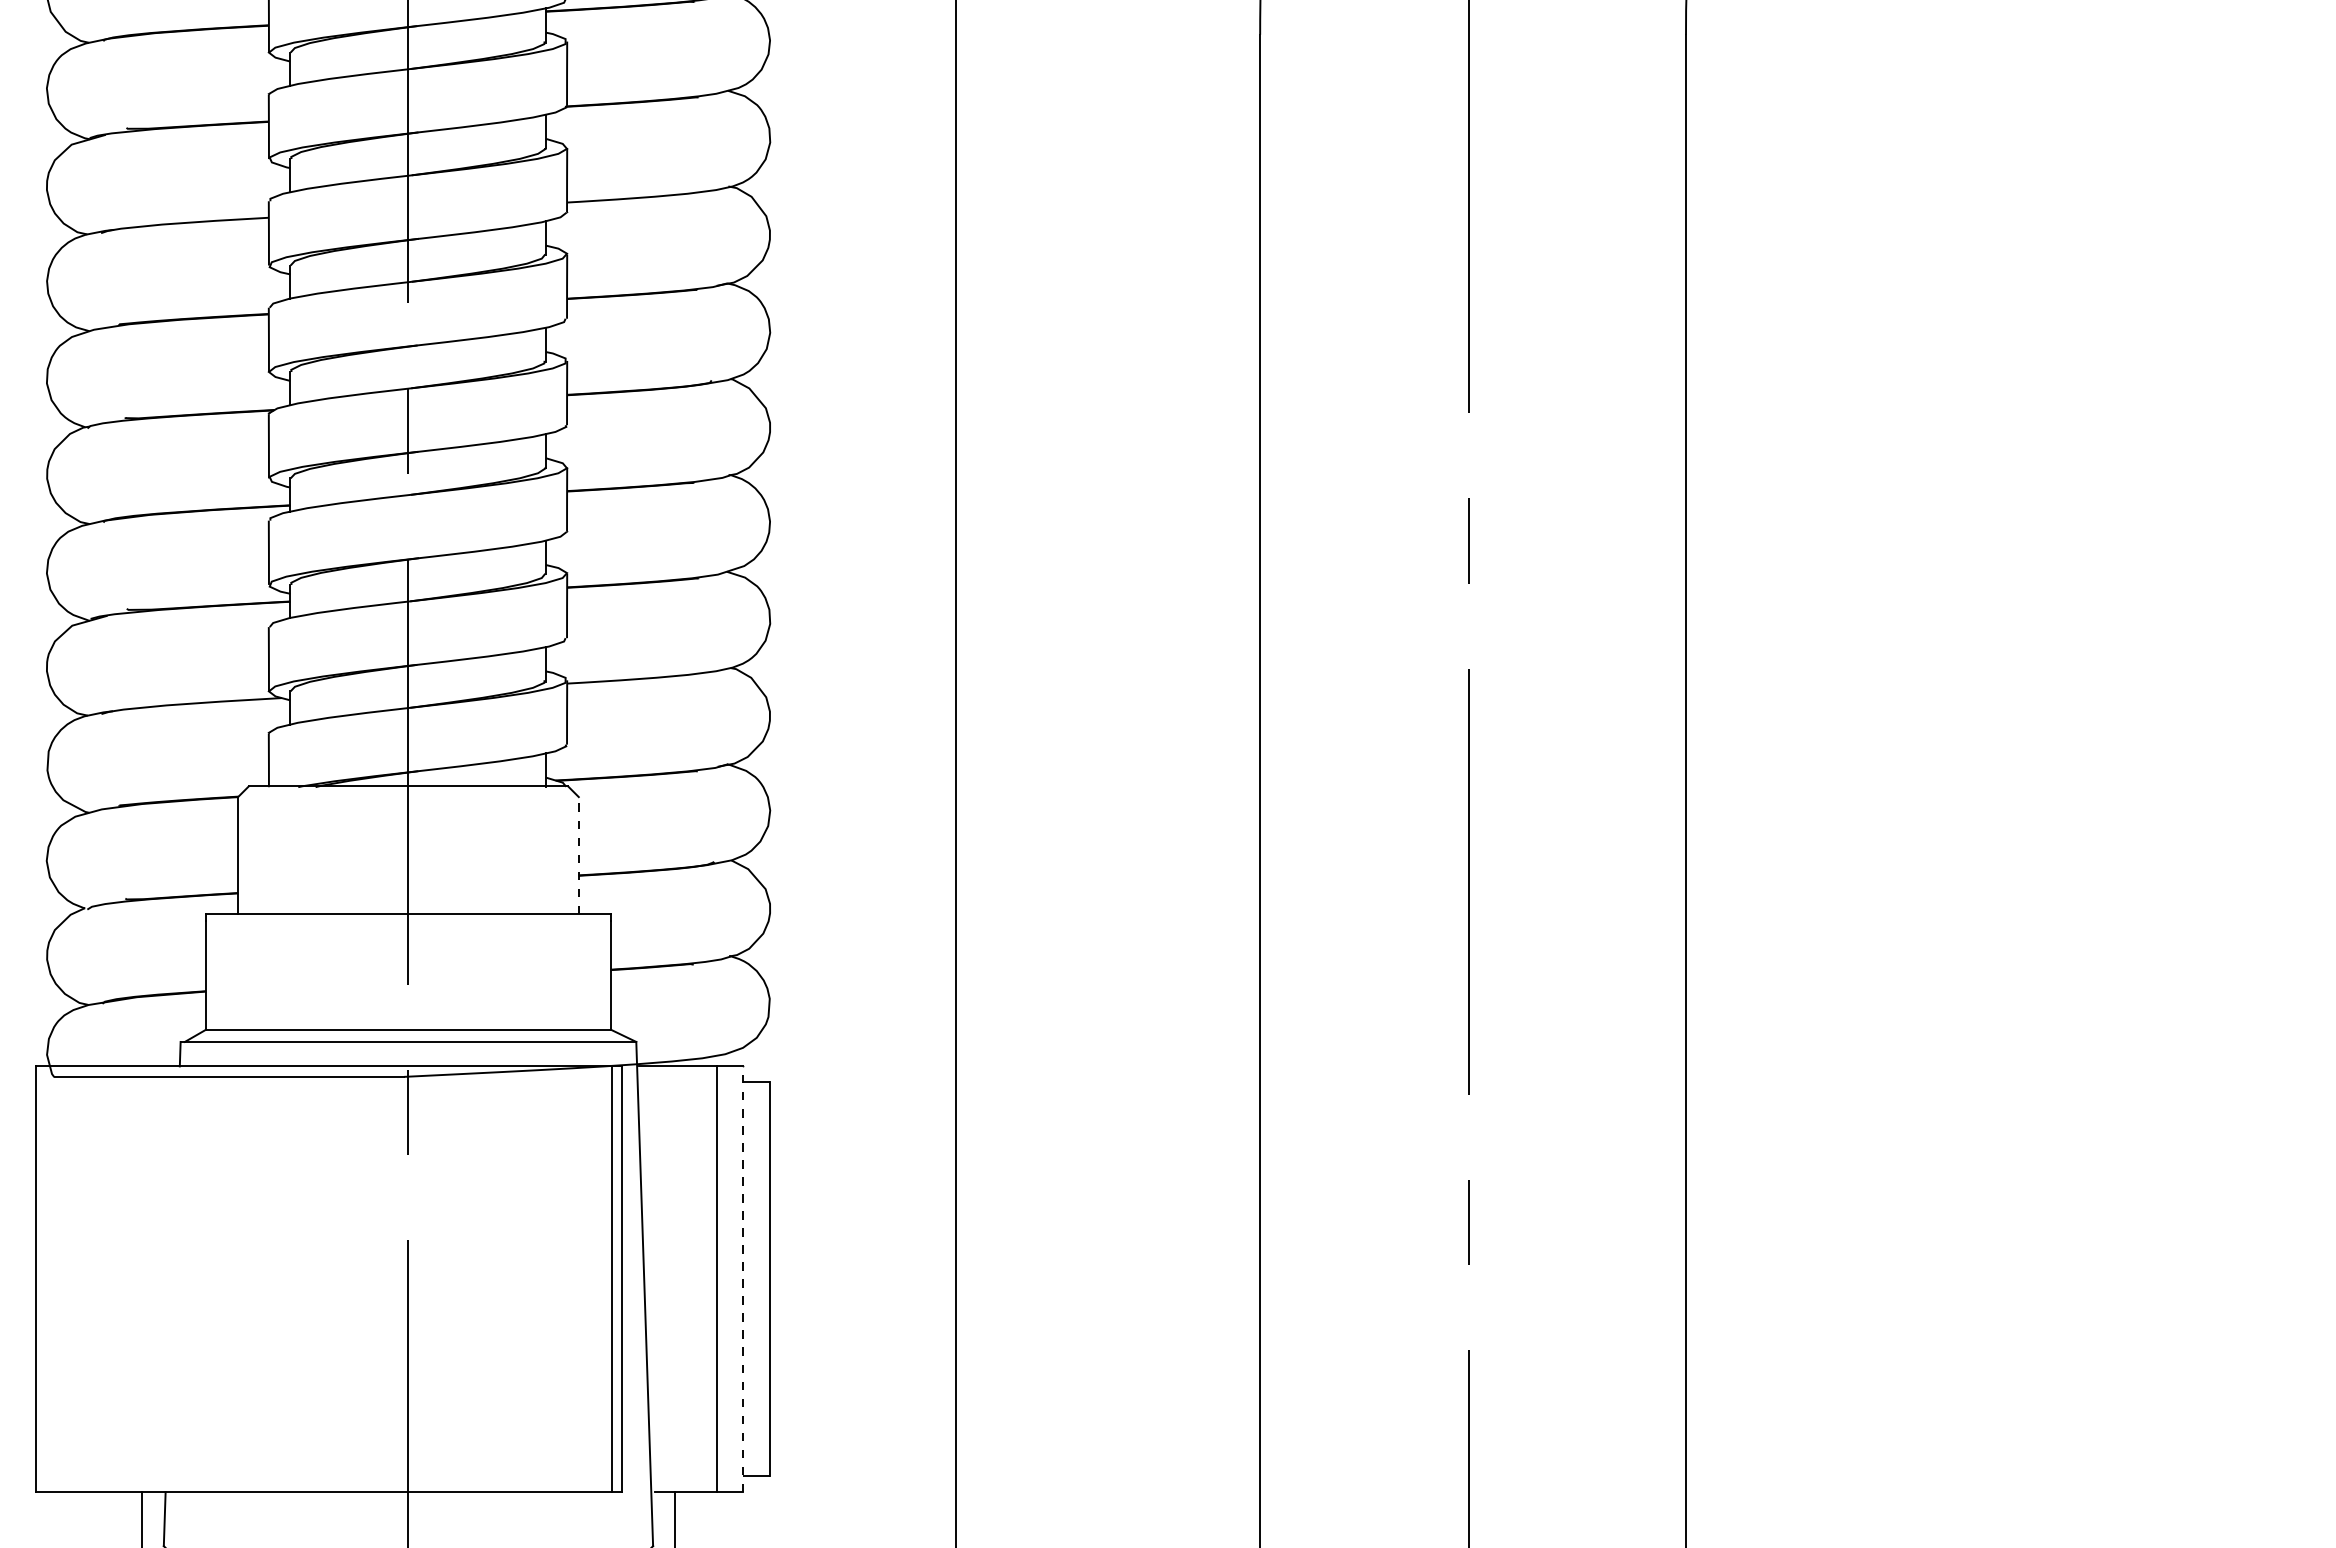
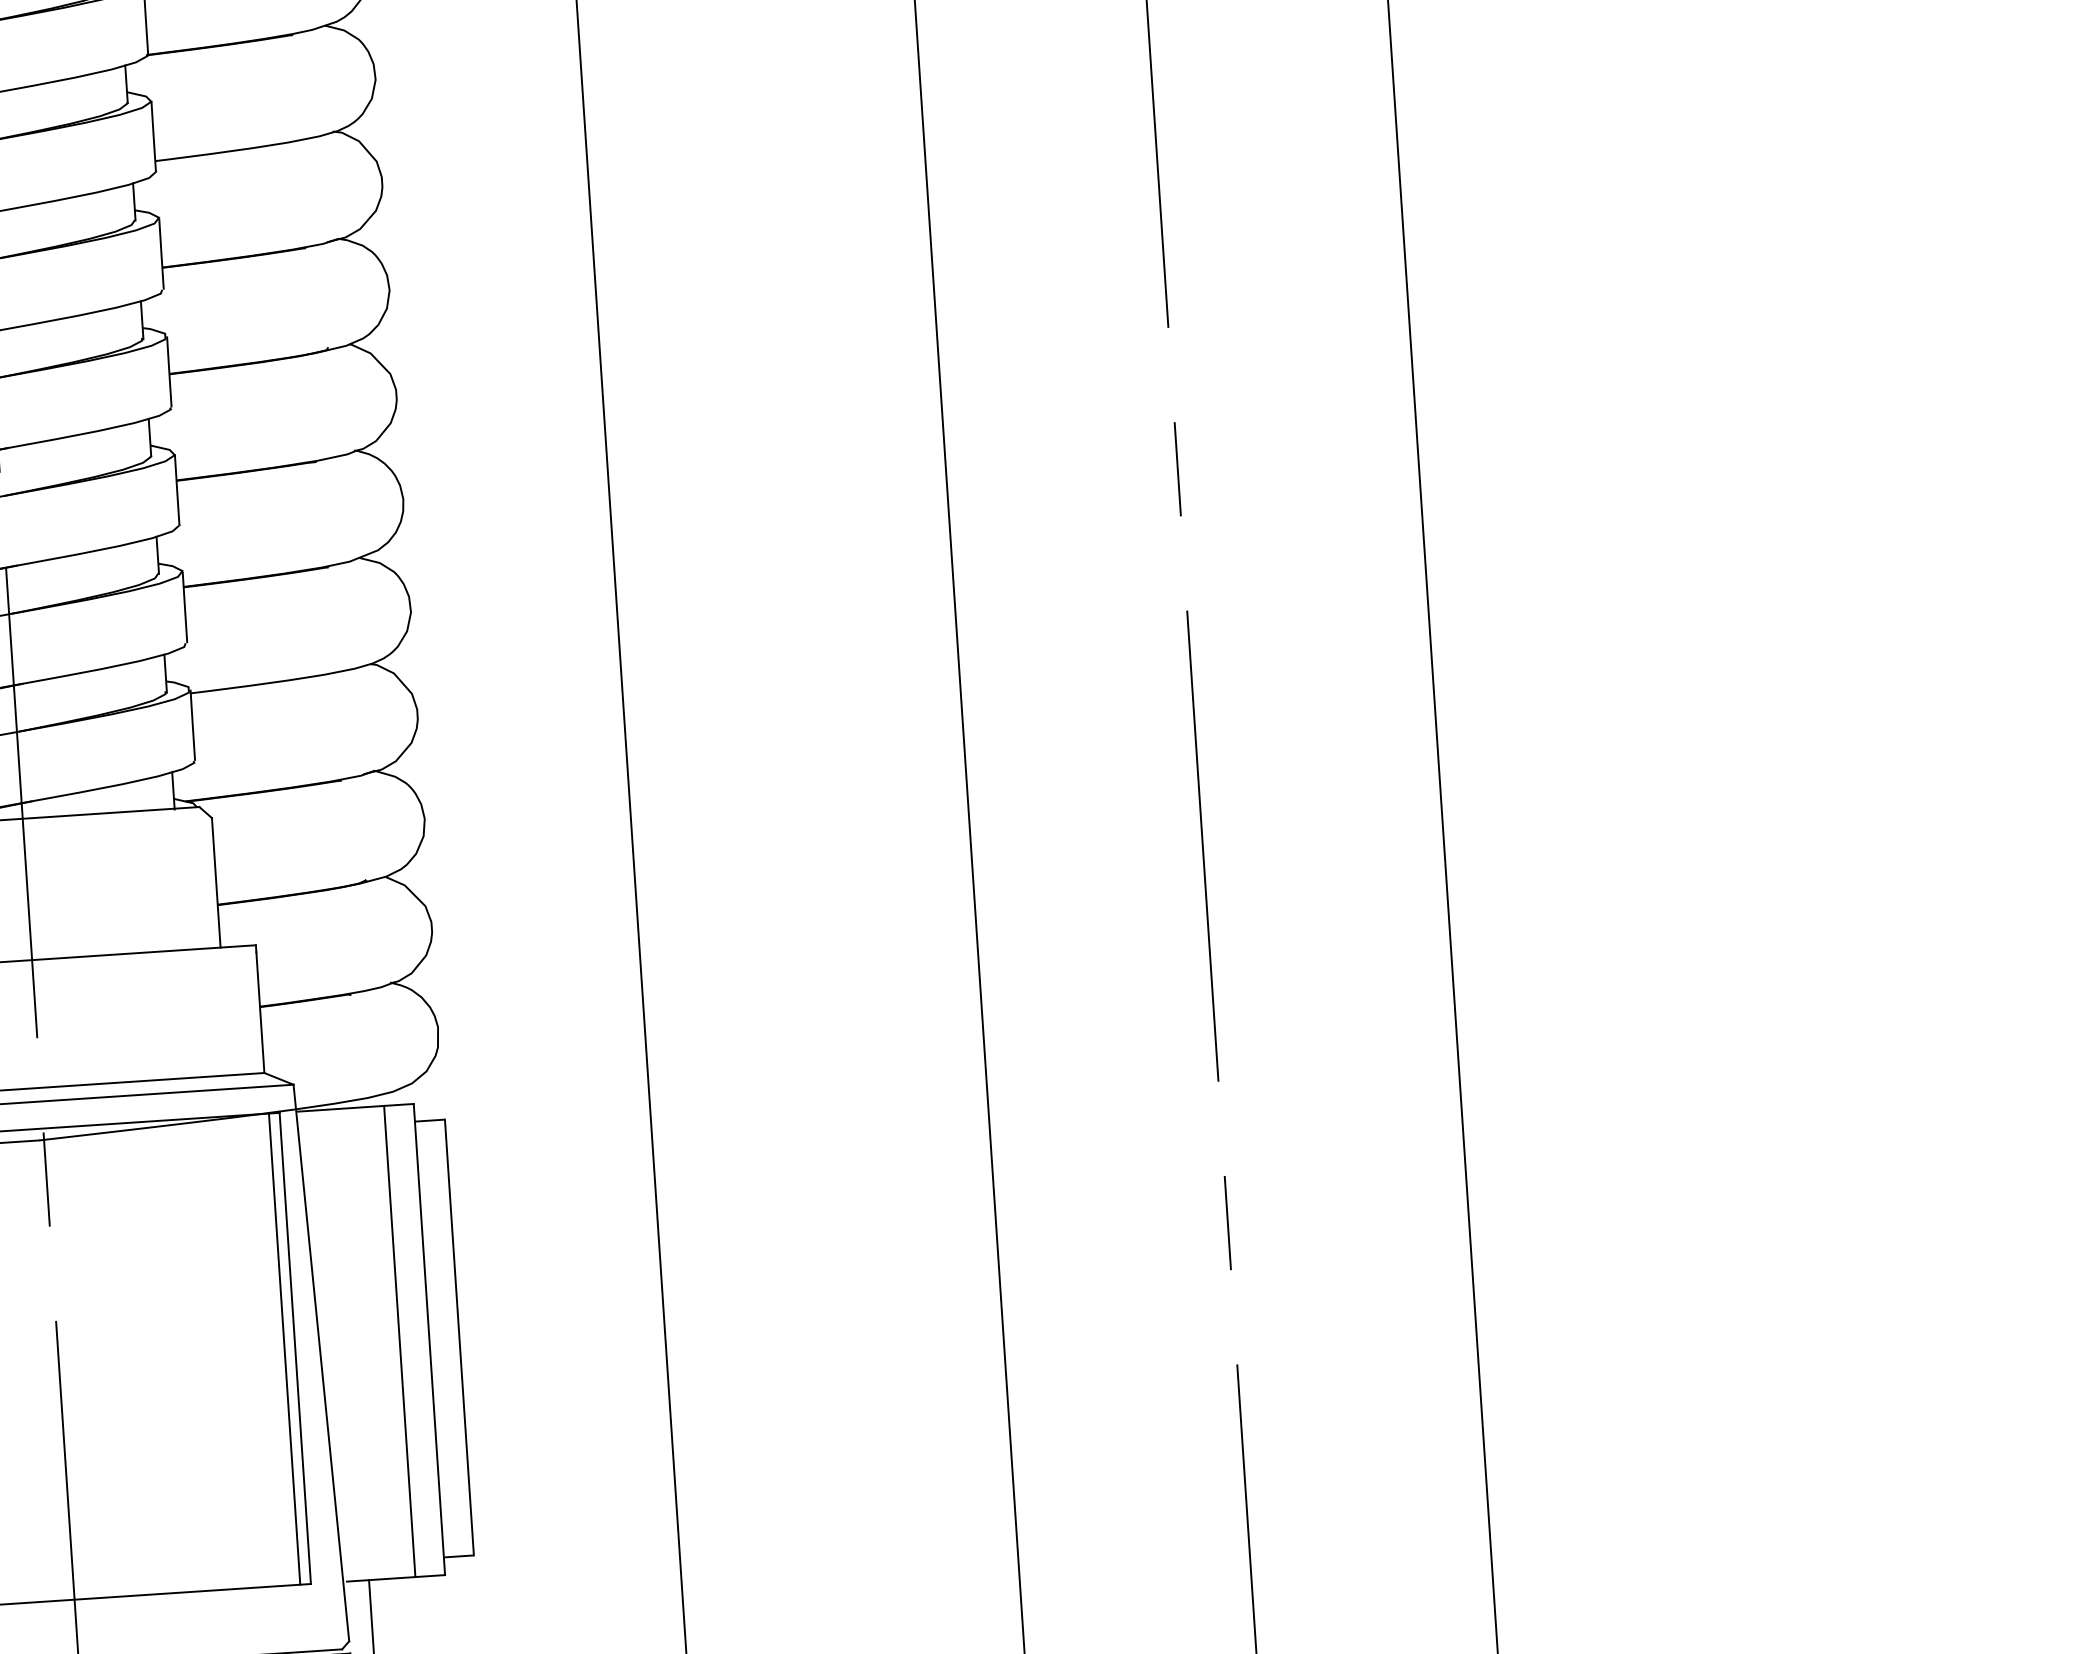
line: (578, 855) -> (215, 882), dashed -> solid
line: (743, 1279) -> (429, 1339), dashed -> solid

